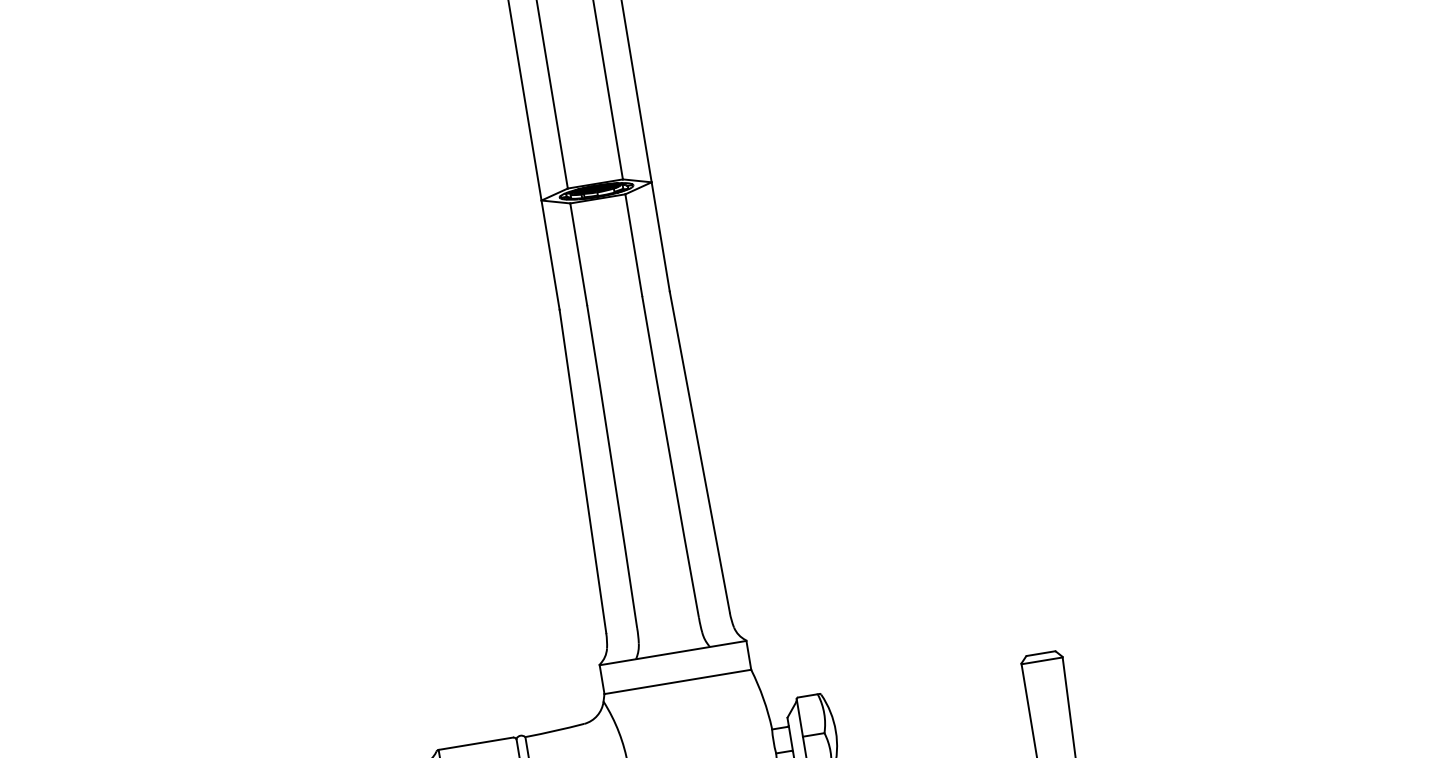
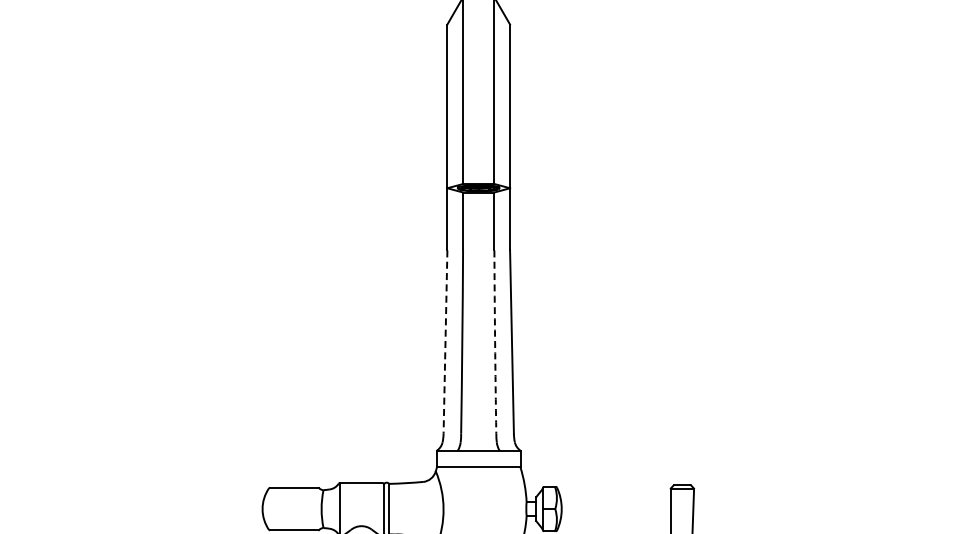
arc: (670, 457) -> (495, 342), solid -> dashed
line: (583, 472) -> (445, 342), solid -> dashed

